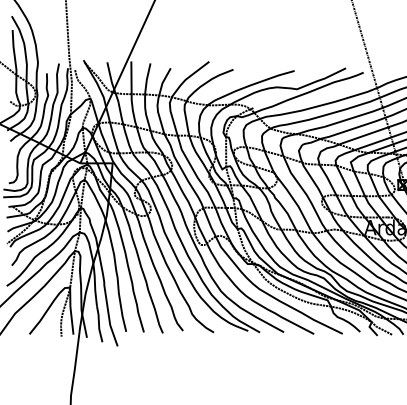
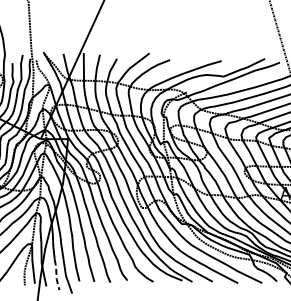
line: (99, 324) -> (56, 275), solid -> dashed

